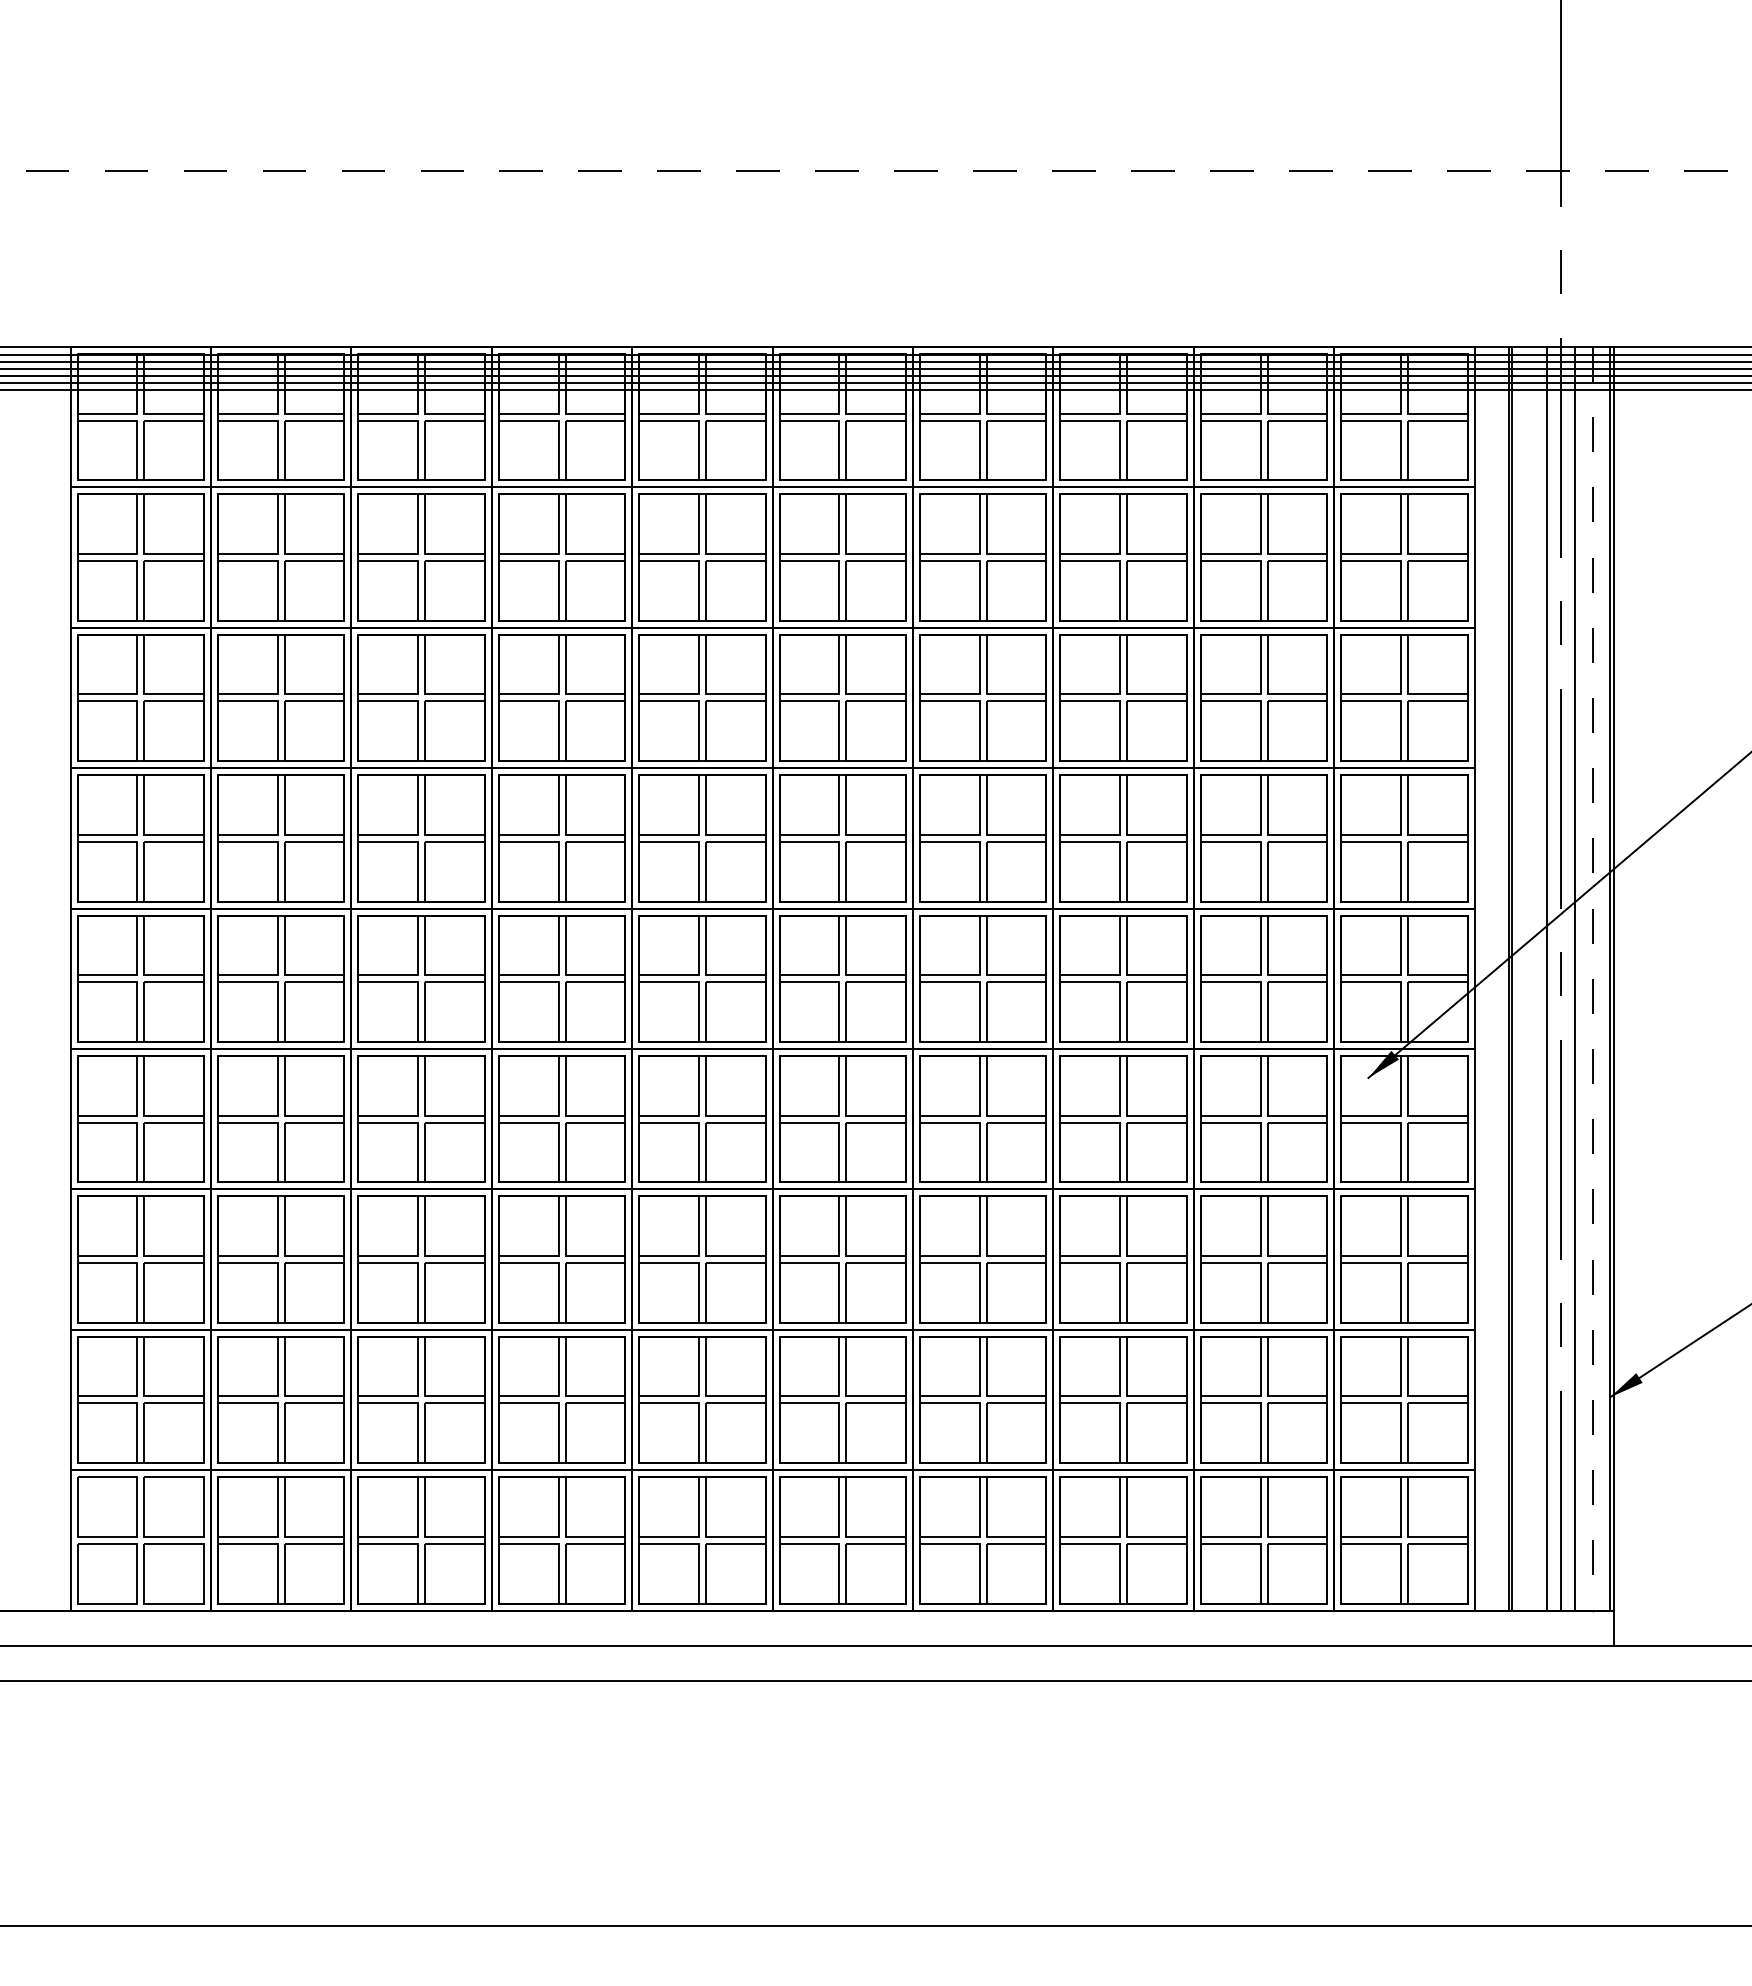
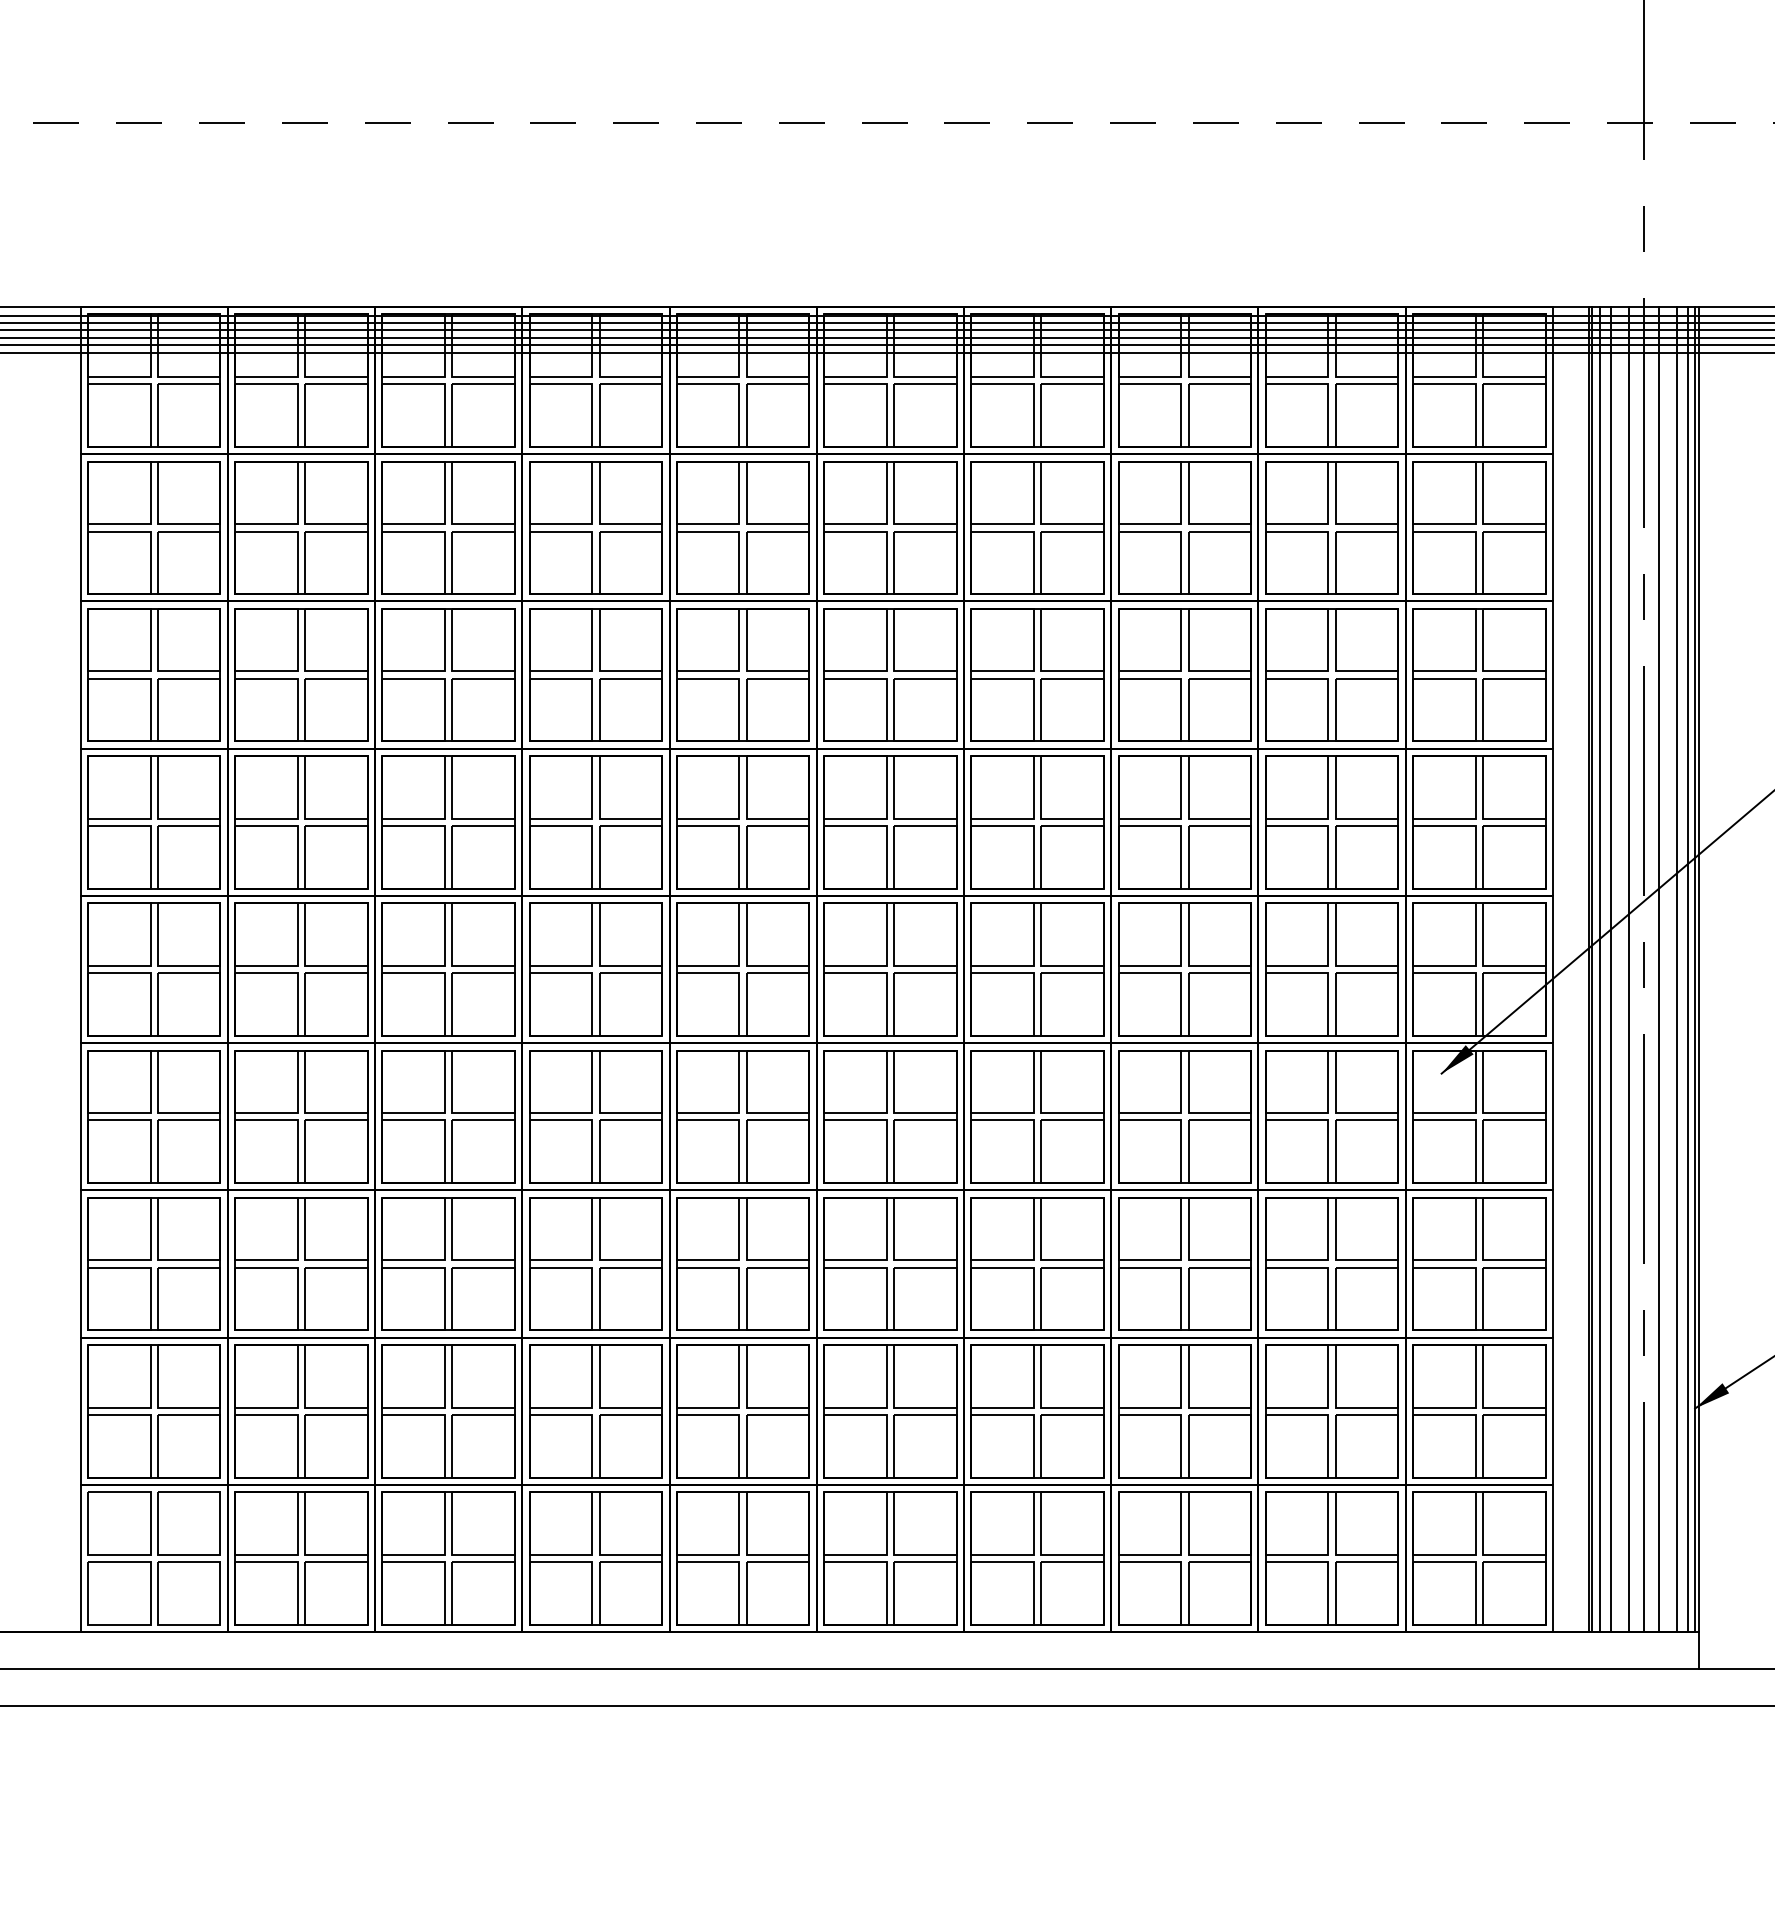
line: (1519, 978) -> (1600, 969), added
line: (1529, 978) -> (1610, 969), added
line: (1592, 978) -> (1676, 969), dashed -> solid
line: (1603, 978) -> (1688, 969), added

